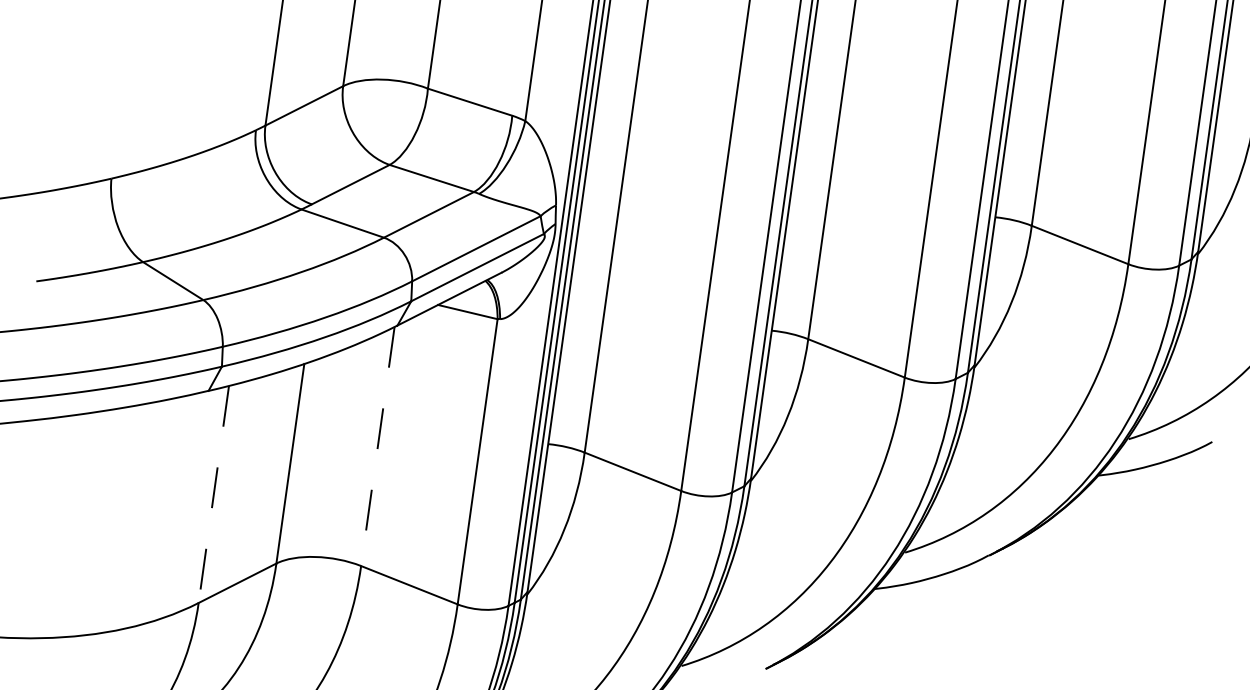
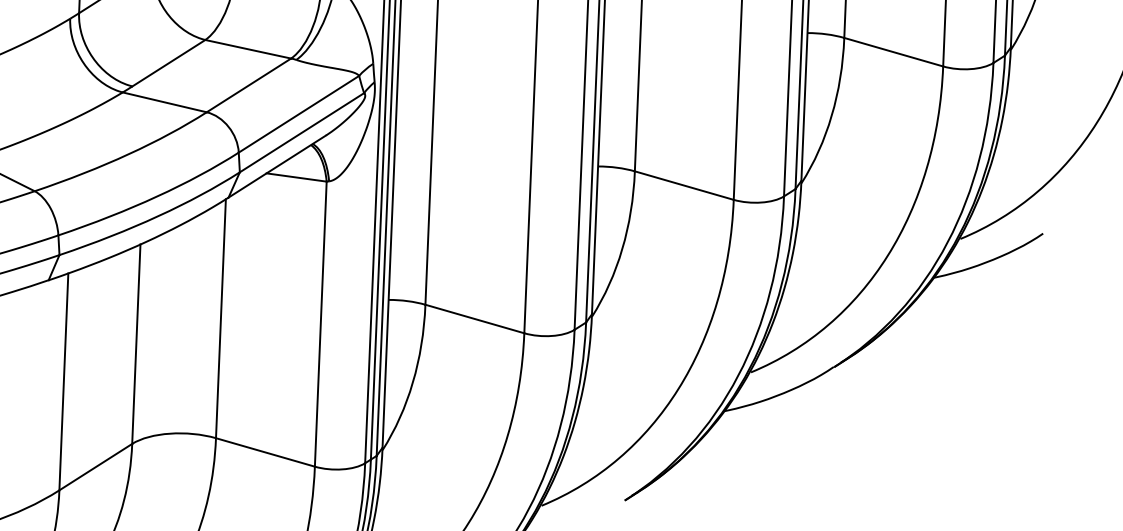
line: (377, 446) -> (220, 318), dashed -> solid
line: (213, 494) -> (63, 381), dashed -> solid

